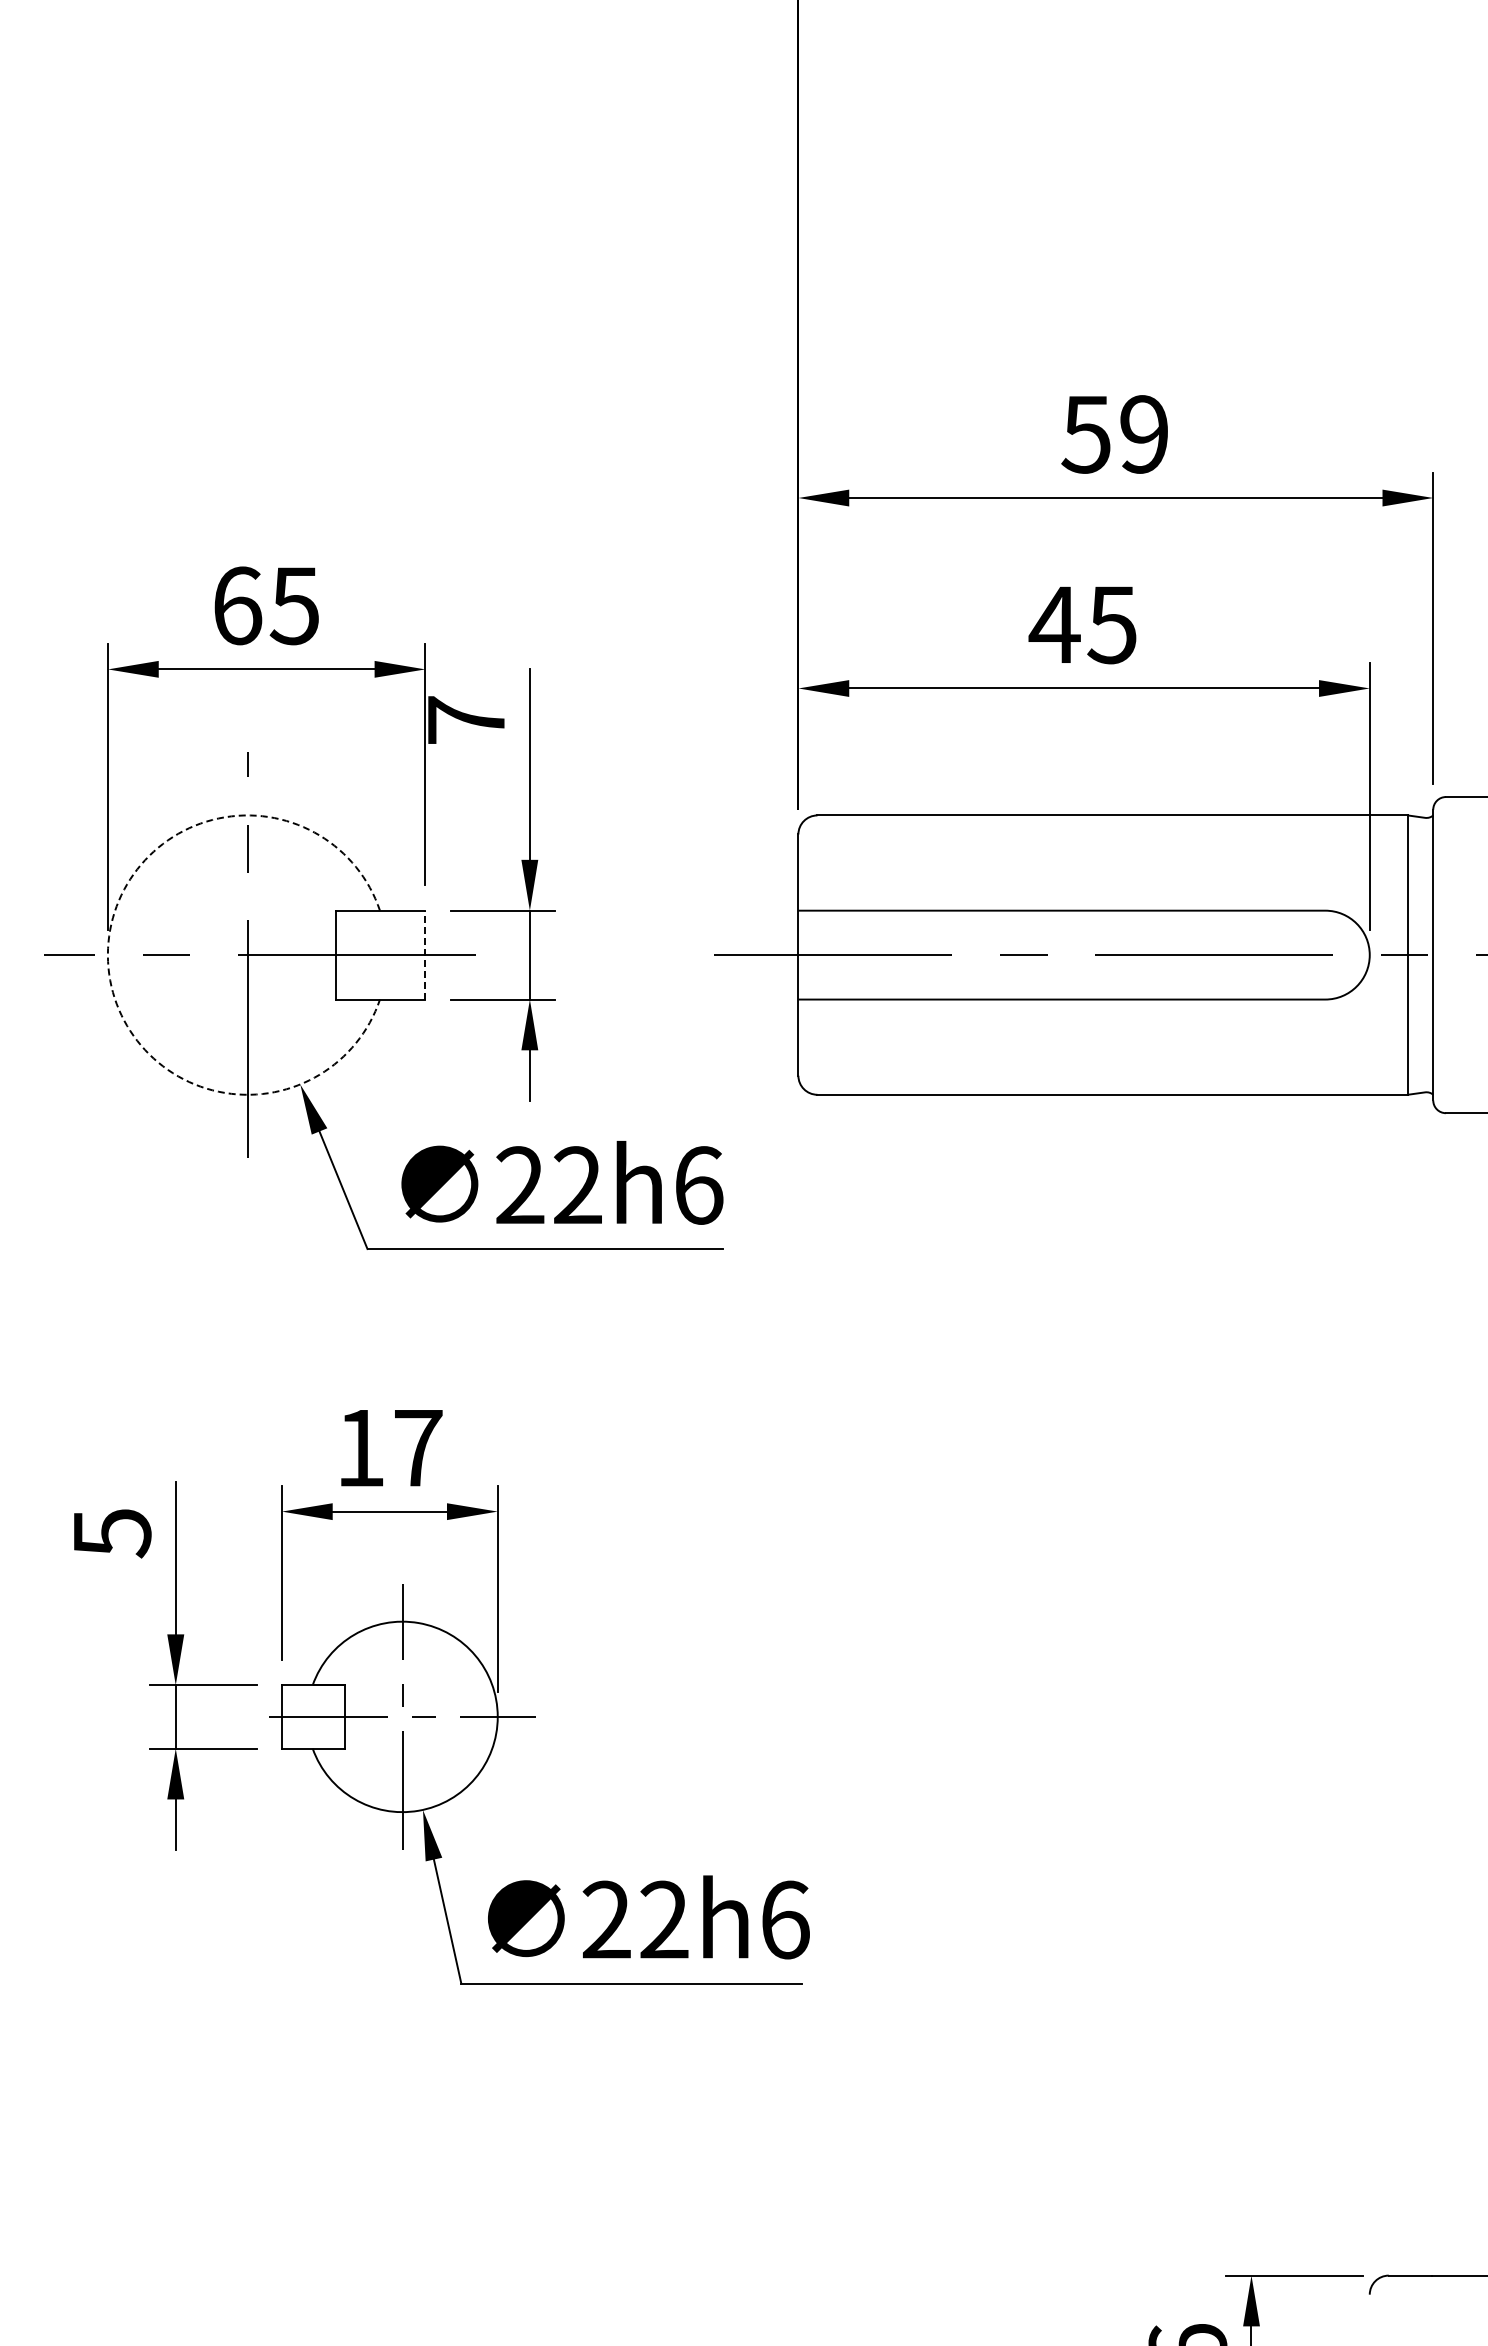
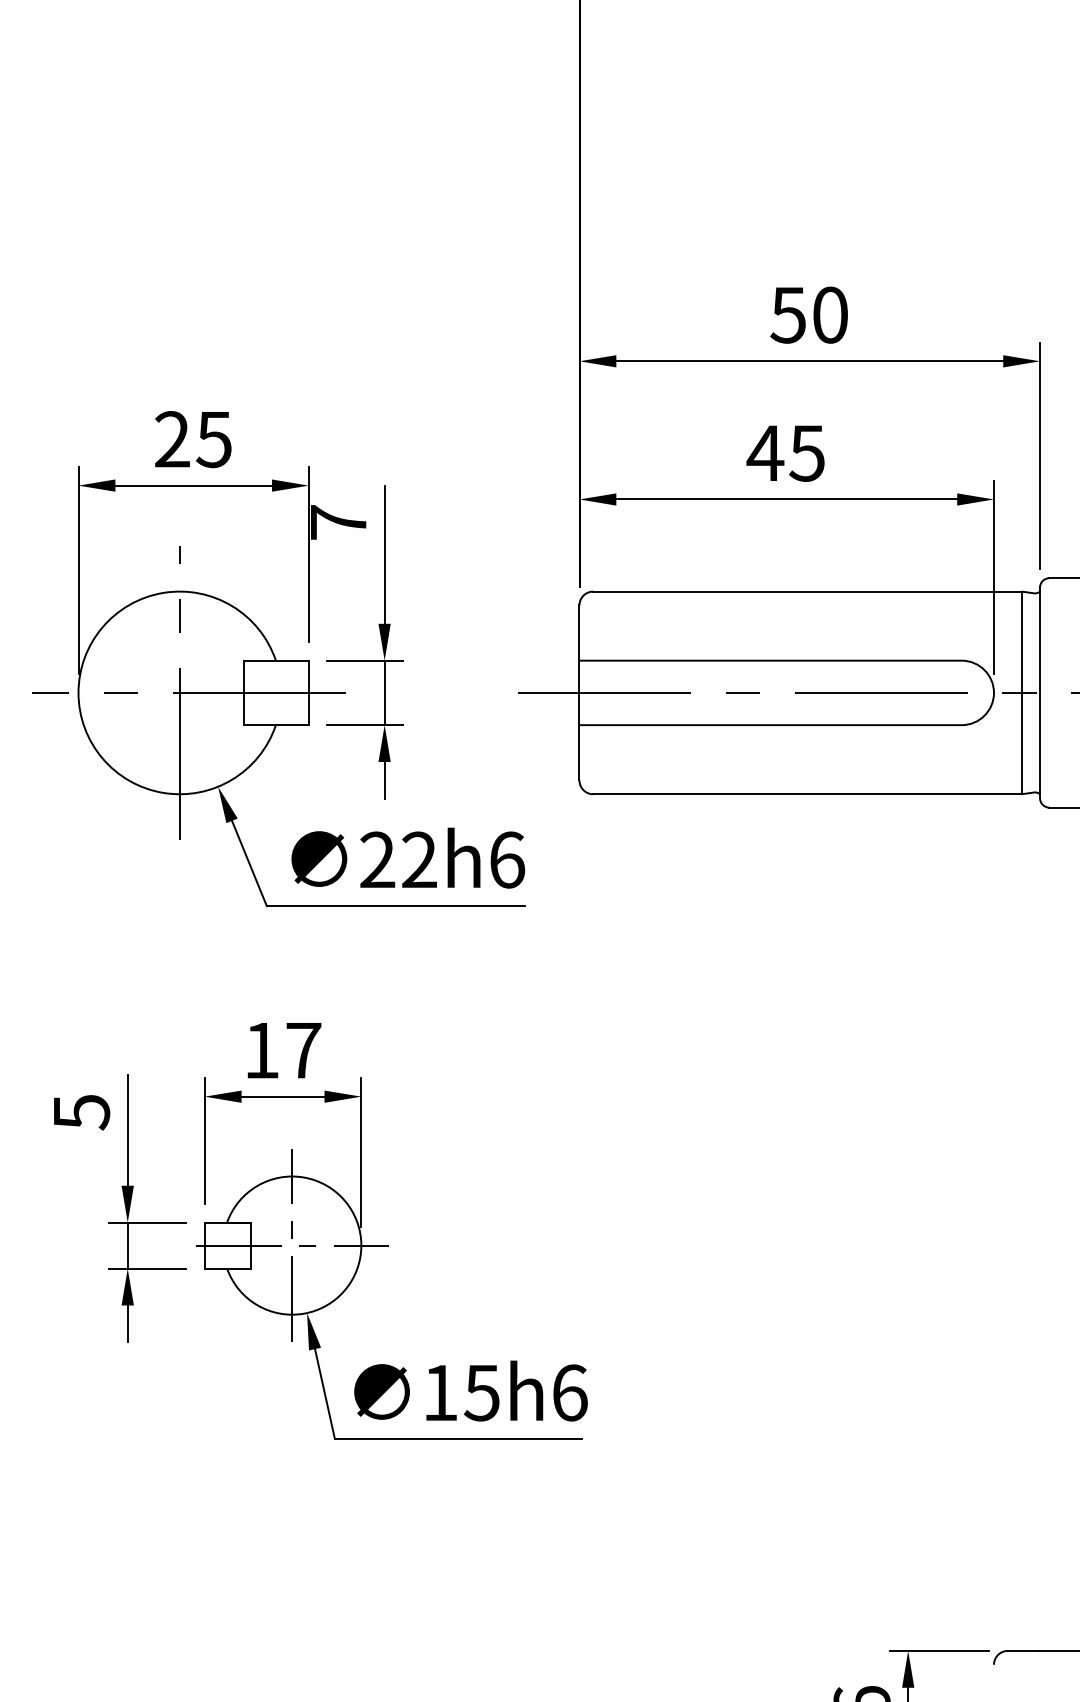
text: (1144, 434) -> (830, 315), 59 -> 50
text: (237, 605) -> (172, 439), 65 -> 25
line: (425, 954) -> (308, 692), dashed -> solid
arc: (107, 955) -> (78, 693), dashed -> solid
text: (635, 1919) -> (461, 1392), 22h6 -> 15h6

